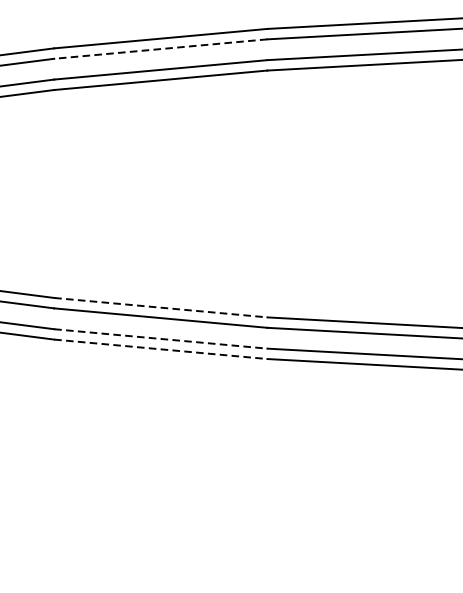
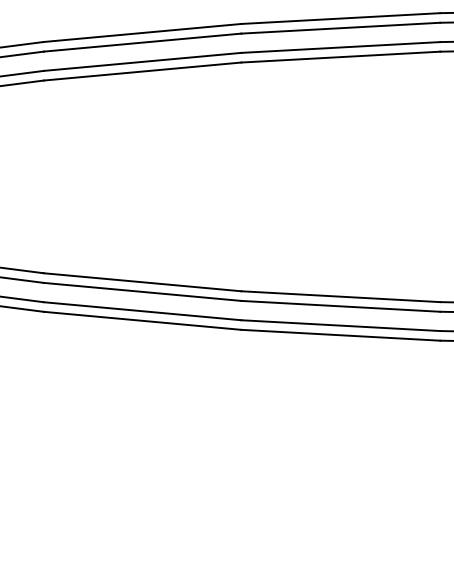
line: (160, 48) -> (142, 42), dashed -> solid
line: (161, 307) -> (143, 282), dashed -> solid
line: (161, 339) -> (143, 311), dashed -> solid
line: (161, 348) -> (143, 320), dashed -> solid

